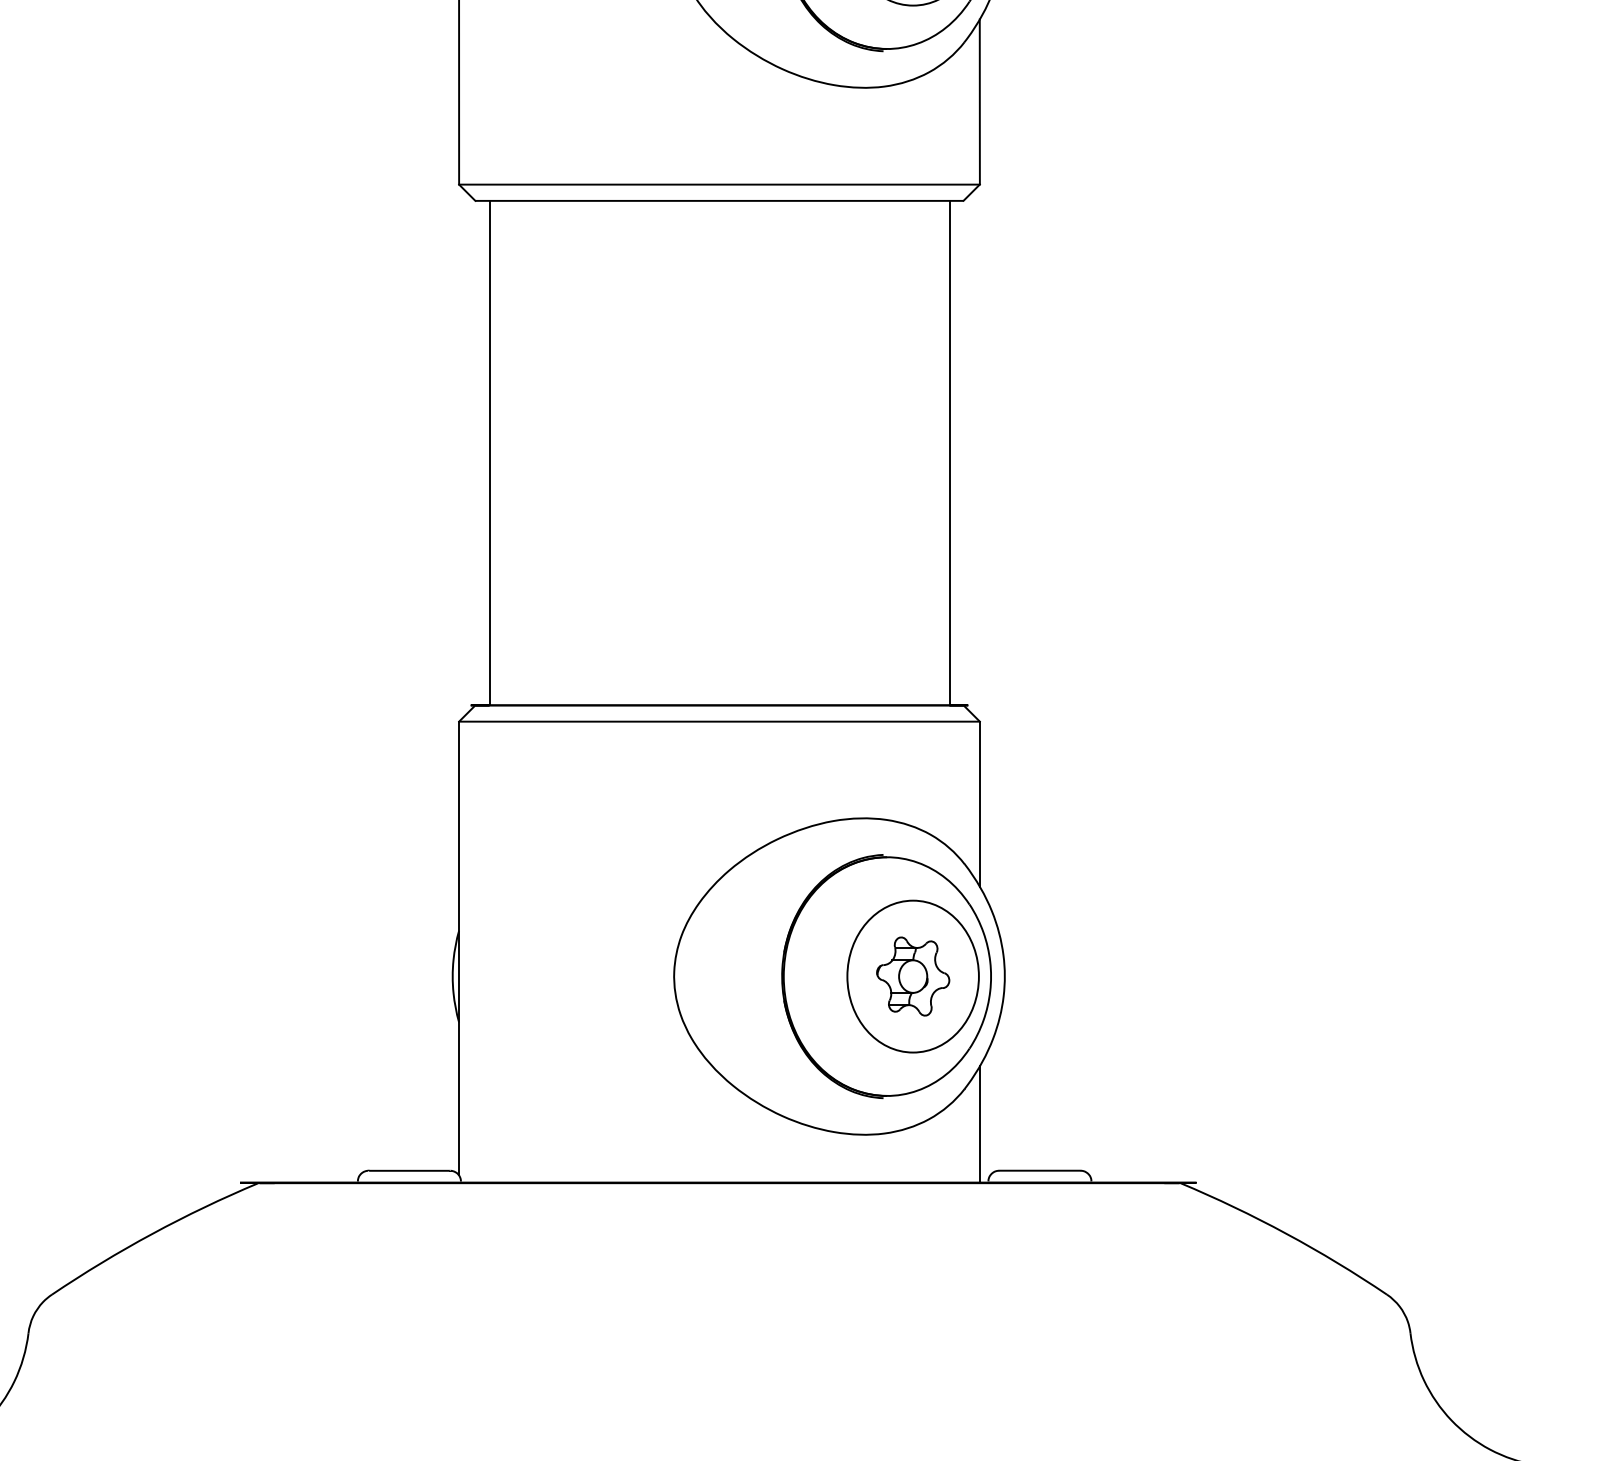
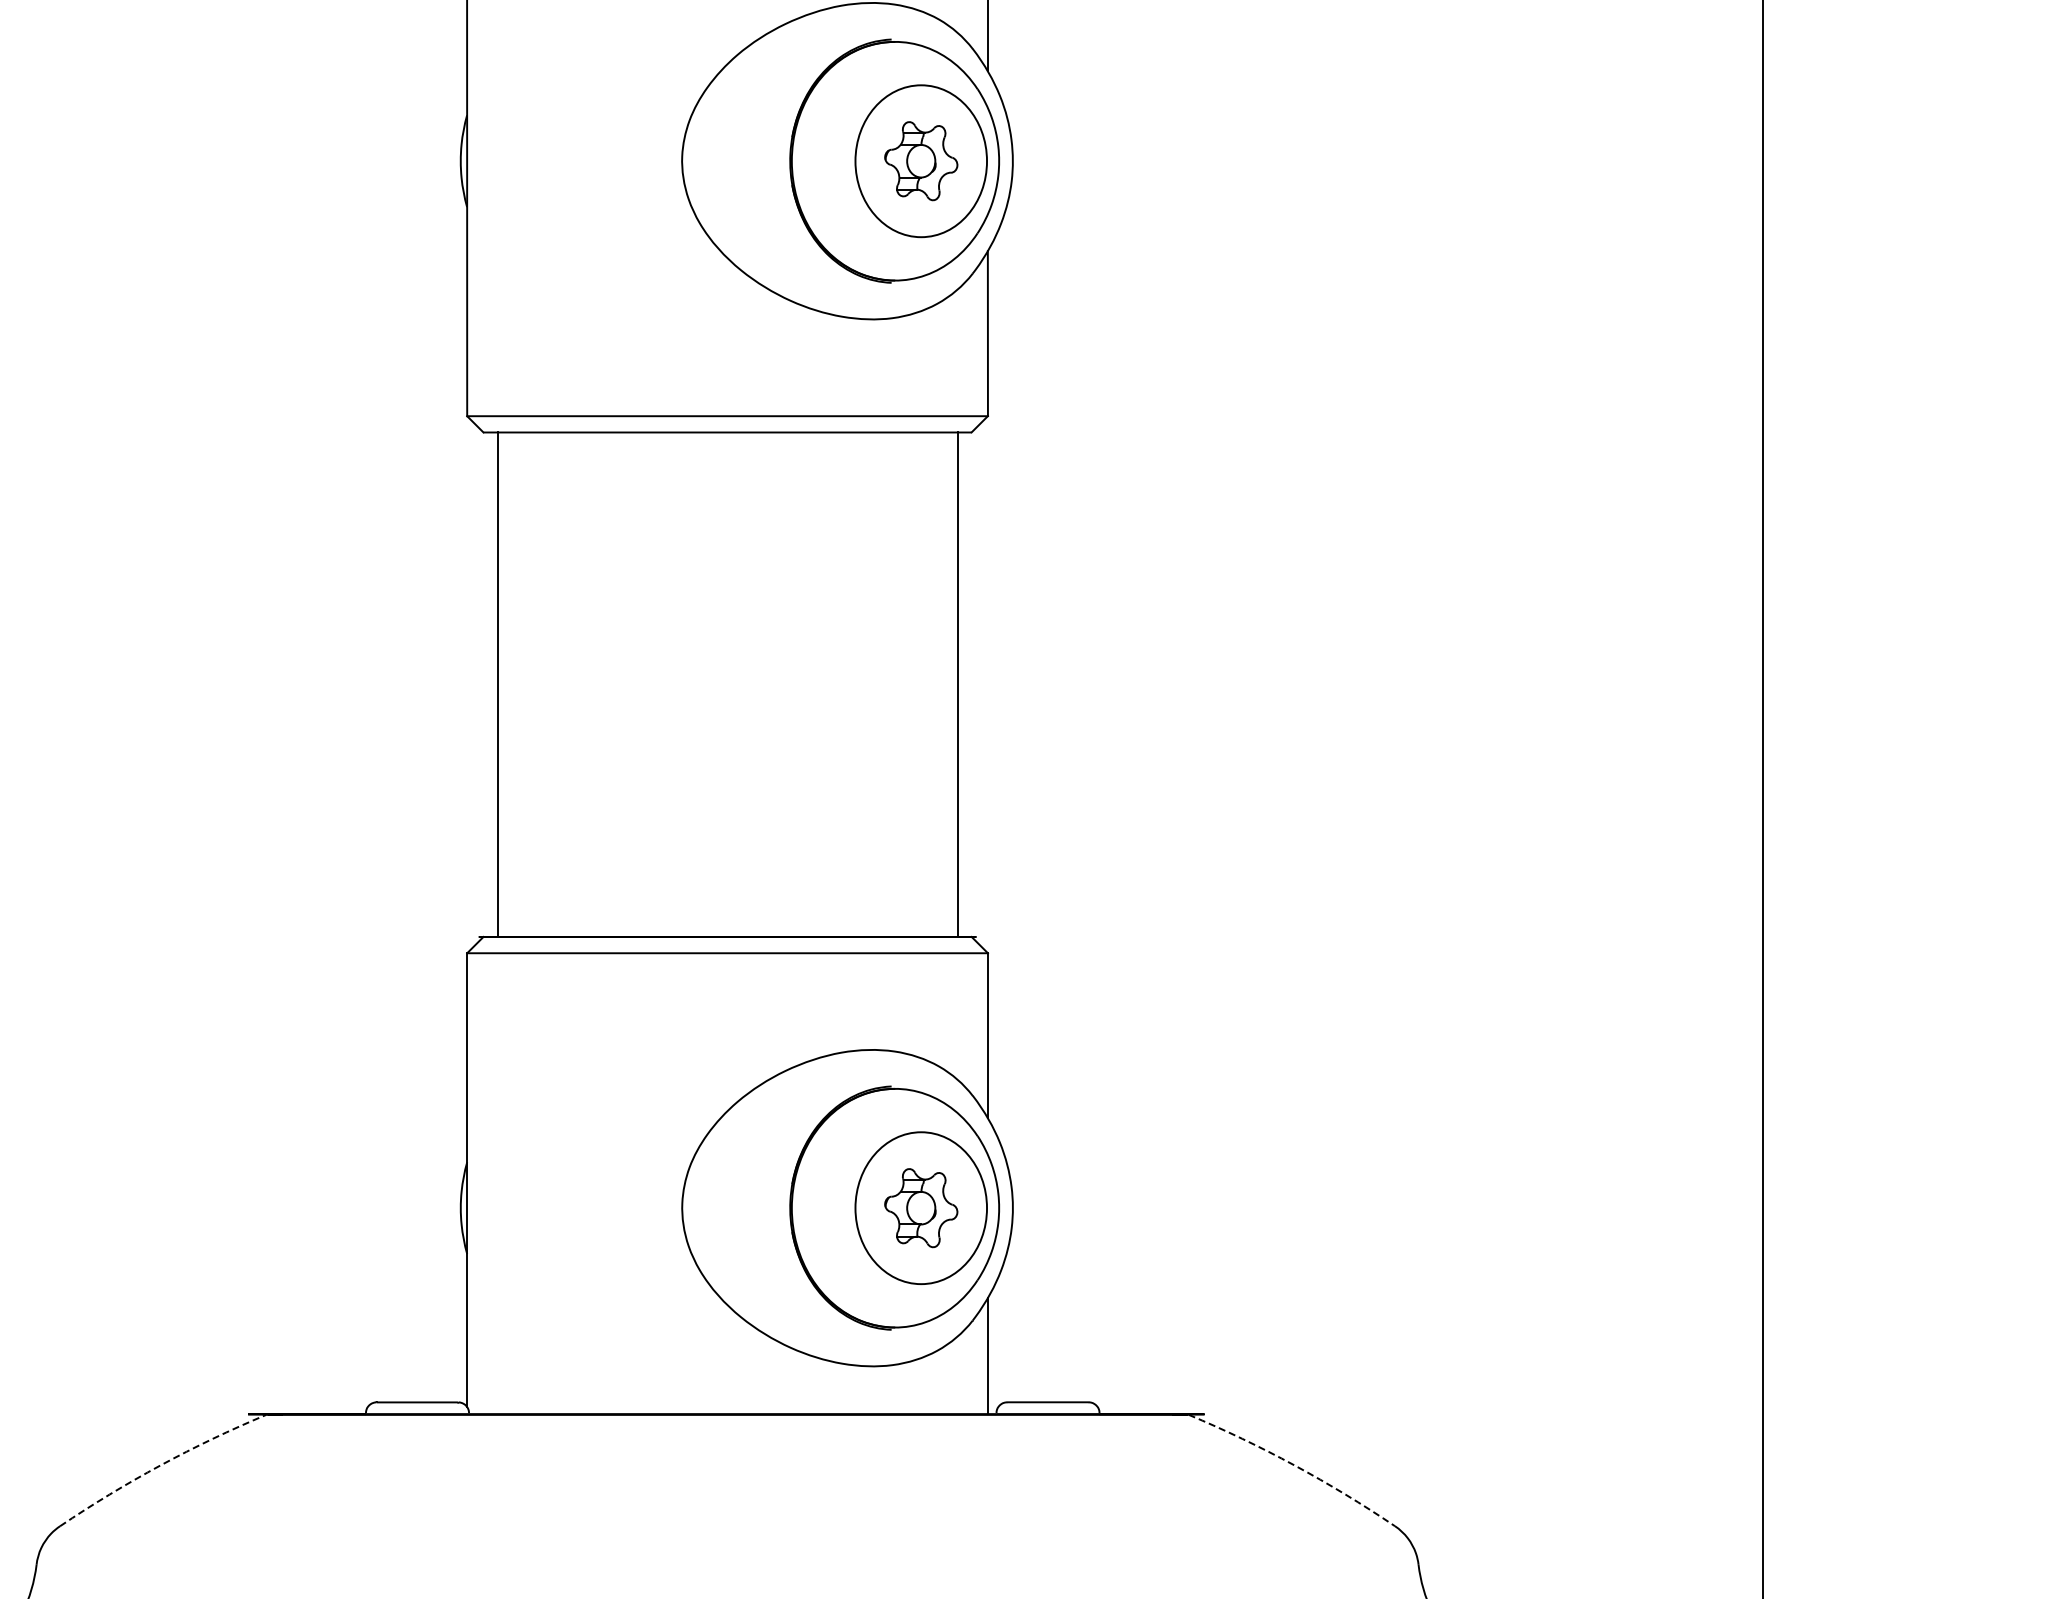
arc: (152, 1233) -> (160, 1465), solid -> dashed
arc: (1286, 1233) -> (1294, 1465), solid -> dashed

